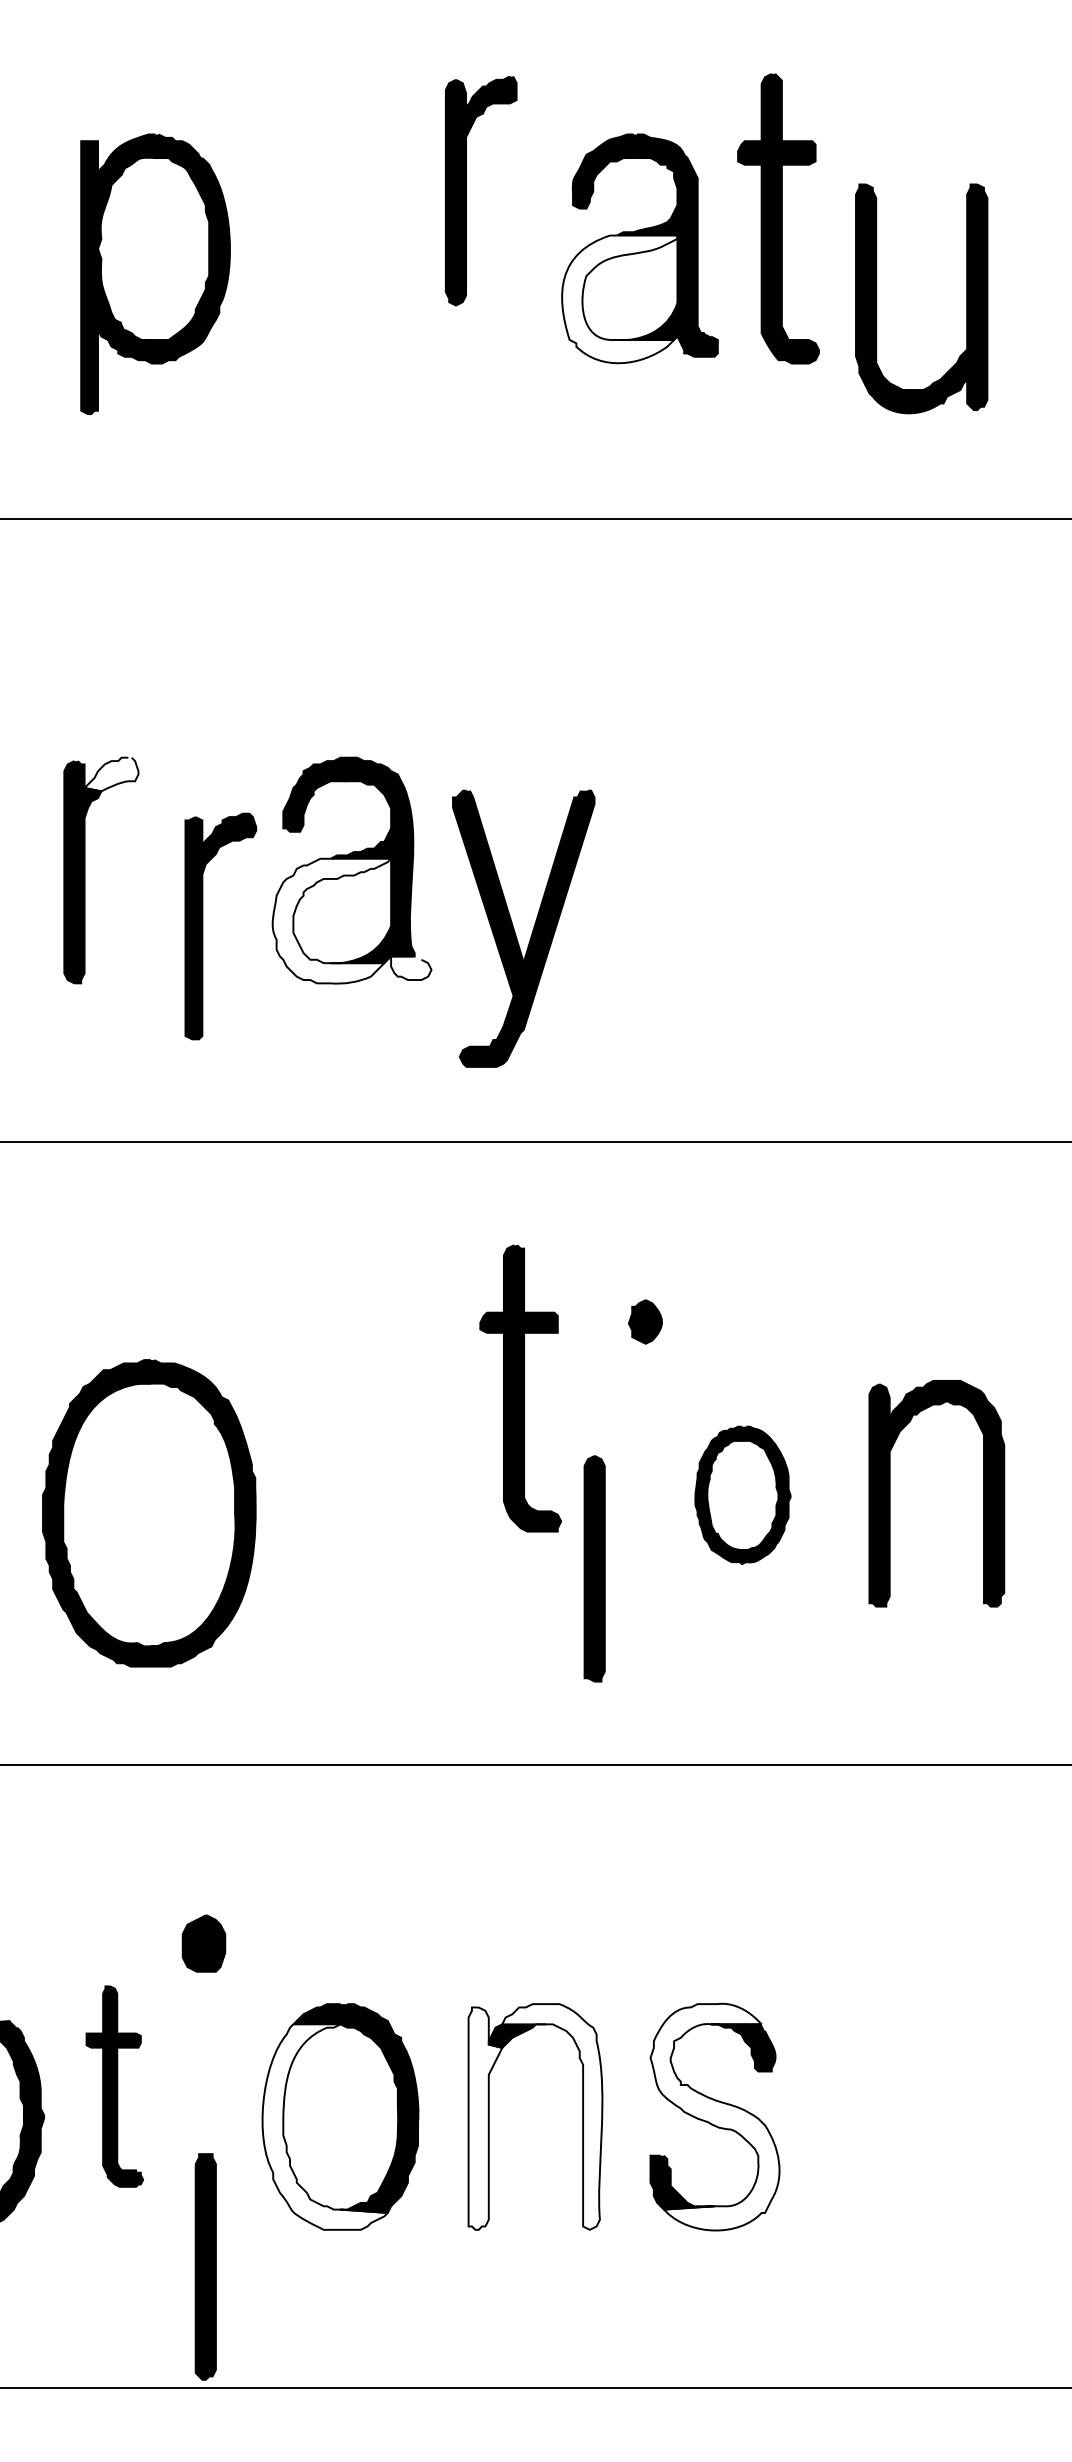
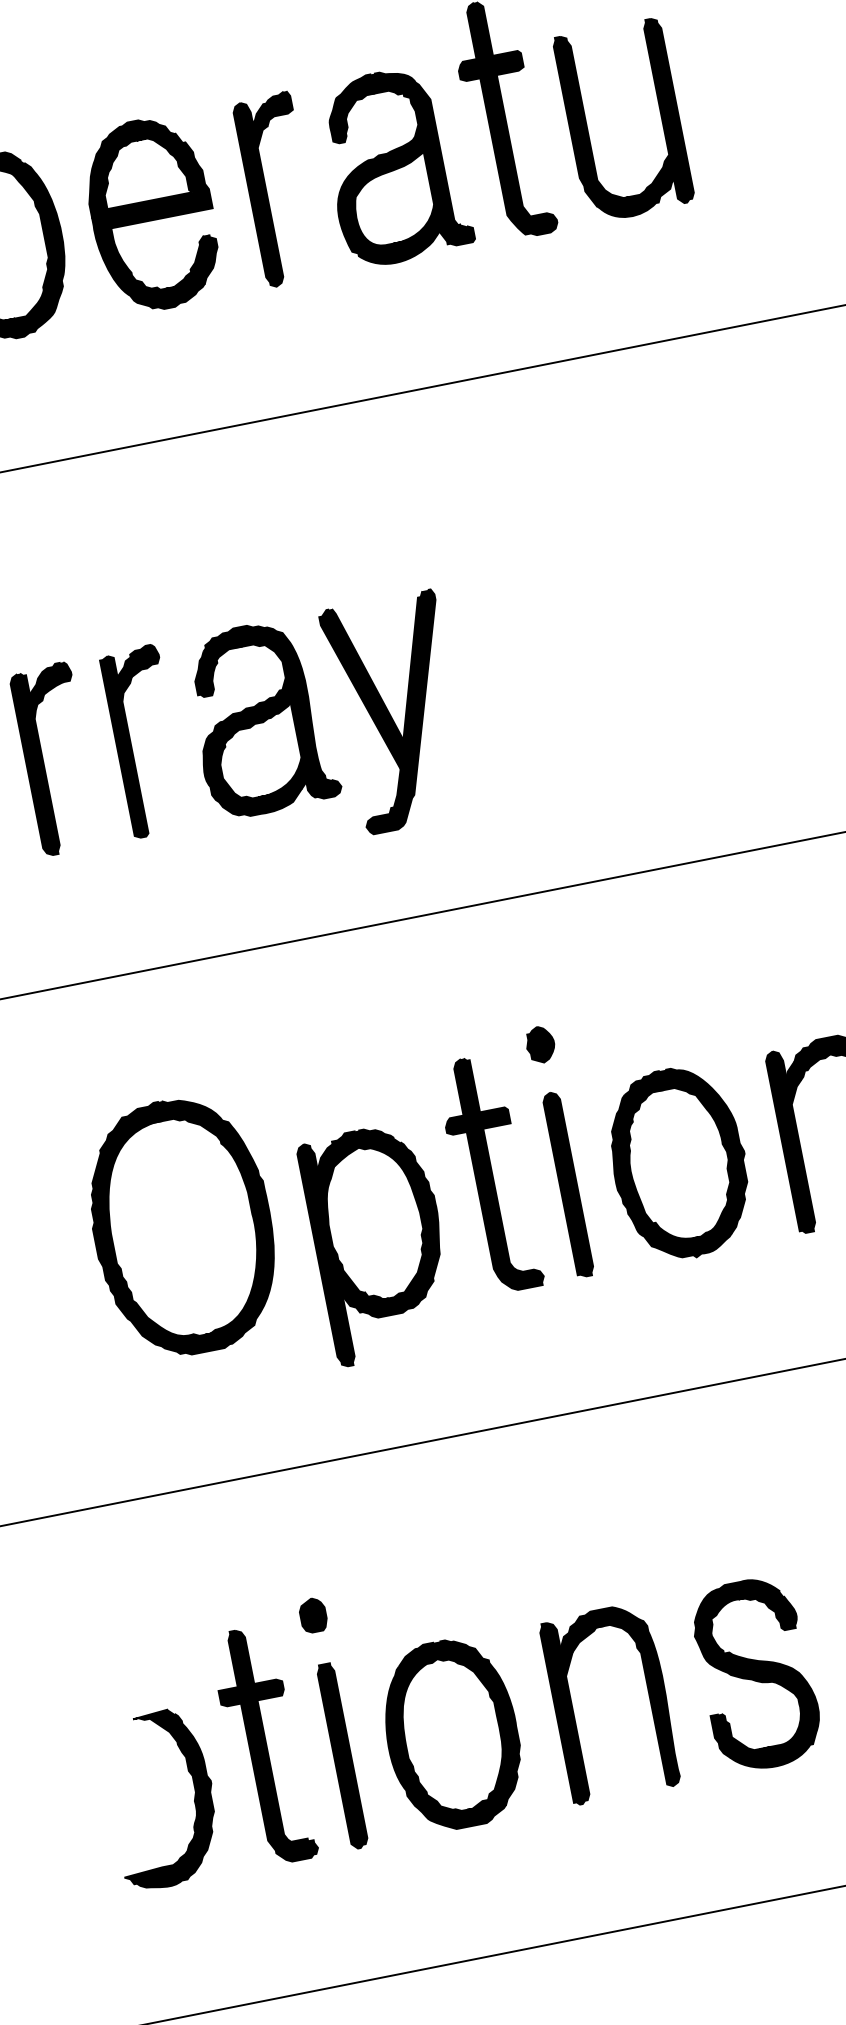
part: (466, 190) -> (266, 191), moved
part: (341, 248) -> (151, 214), added
part: (877, 298) -> (588, 127), moved
fill: (619, 299) -> (386, 210), added
fill: (111, 774) -> (49, 679), added
fill: (331, 920) -> (252, 762), added
part: (203, 926) -> (131, 744), moved
part: (515, 931) -> (391, 716), moved
fill: (411, 968) -> (324, 788), added
part: (645, 1321) -> (540, 1044), moved
part: (520, 1388) -> (489, 1174), moved
part: (742, 1495) -> (679, 1164), size x1.67
part: (149, 1513) -> (182, 1226), moved
part: (369, 1518) -> (379, 1242), added
part: (594, 1568) -> (568, 1184), moved
part: (204, 1943) -> (313, 1615), size x0.71
part: (114, 2086) -> (263, 1746), size x1.43
fill: (552, 2116) -> (624, 1699), added
fill: (714, 2116) -> (756, 1673), added
fill: (485, 2118) -> (570, 1712), added
fill: (324, 2126) -> (440, 1744), added
part: (205, 2266) -> (342, 1755), moved

